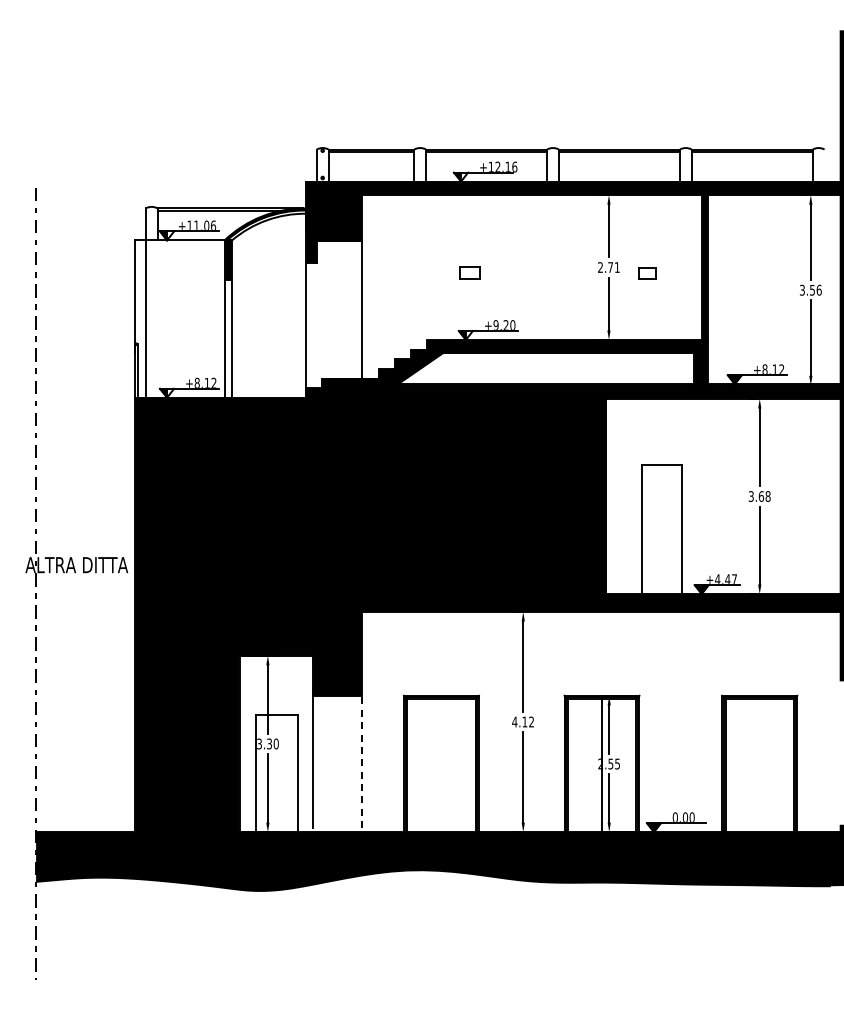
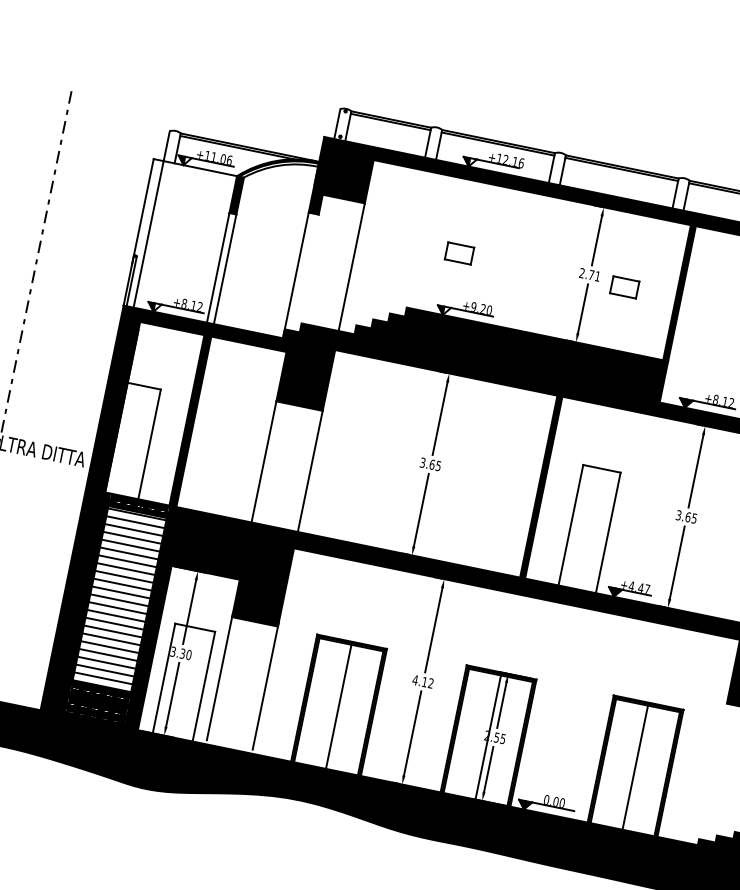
part: (469, 272) -> (459, 252), size x1.43
part: (647, 272) -> (624, 286), size x1.67
text: (767, 496) -> (693, 518), 3.68 -> 3.65
line: (361, 759) -> (265, 685), dashed -> solid
line: (441, 765) -> (338, 706), added
line: (759, 765) -> (634, 767), added

